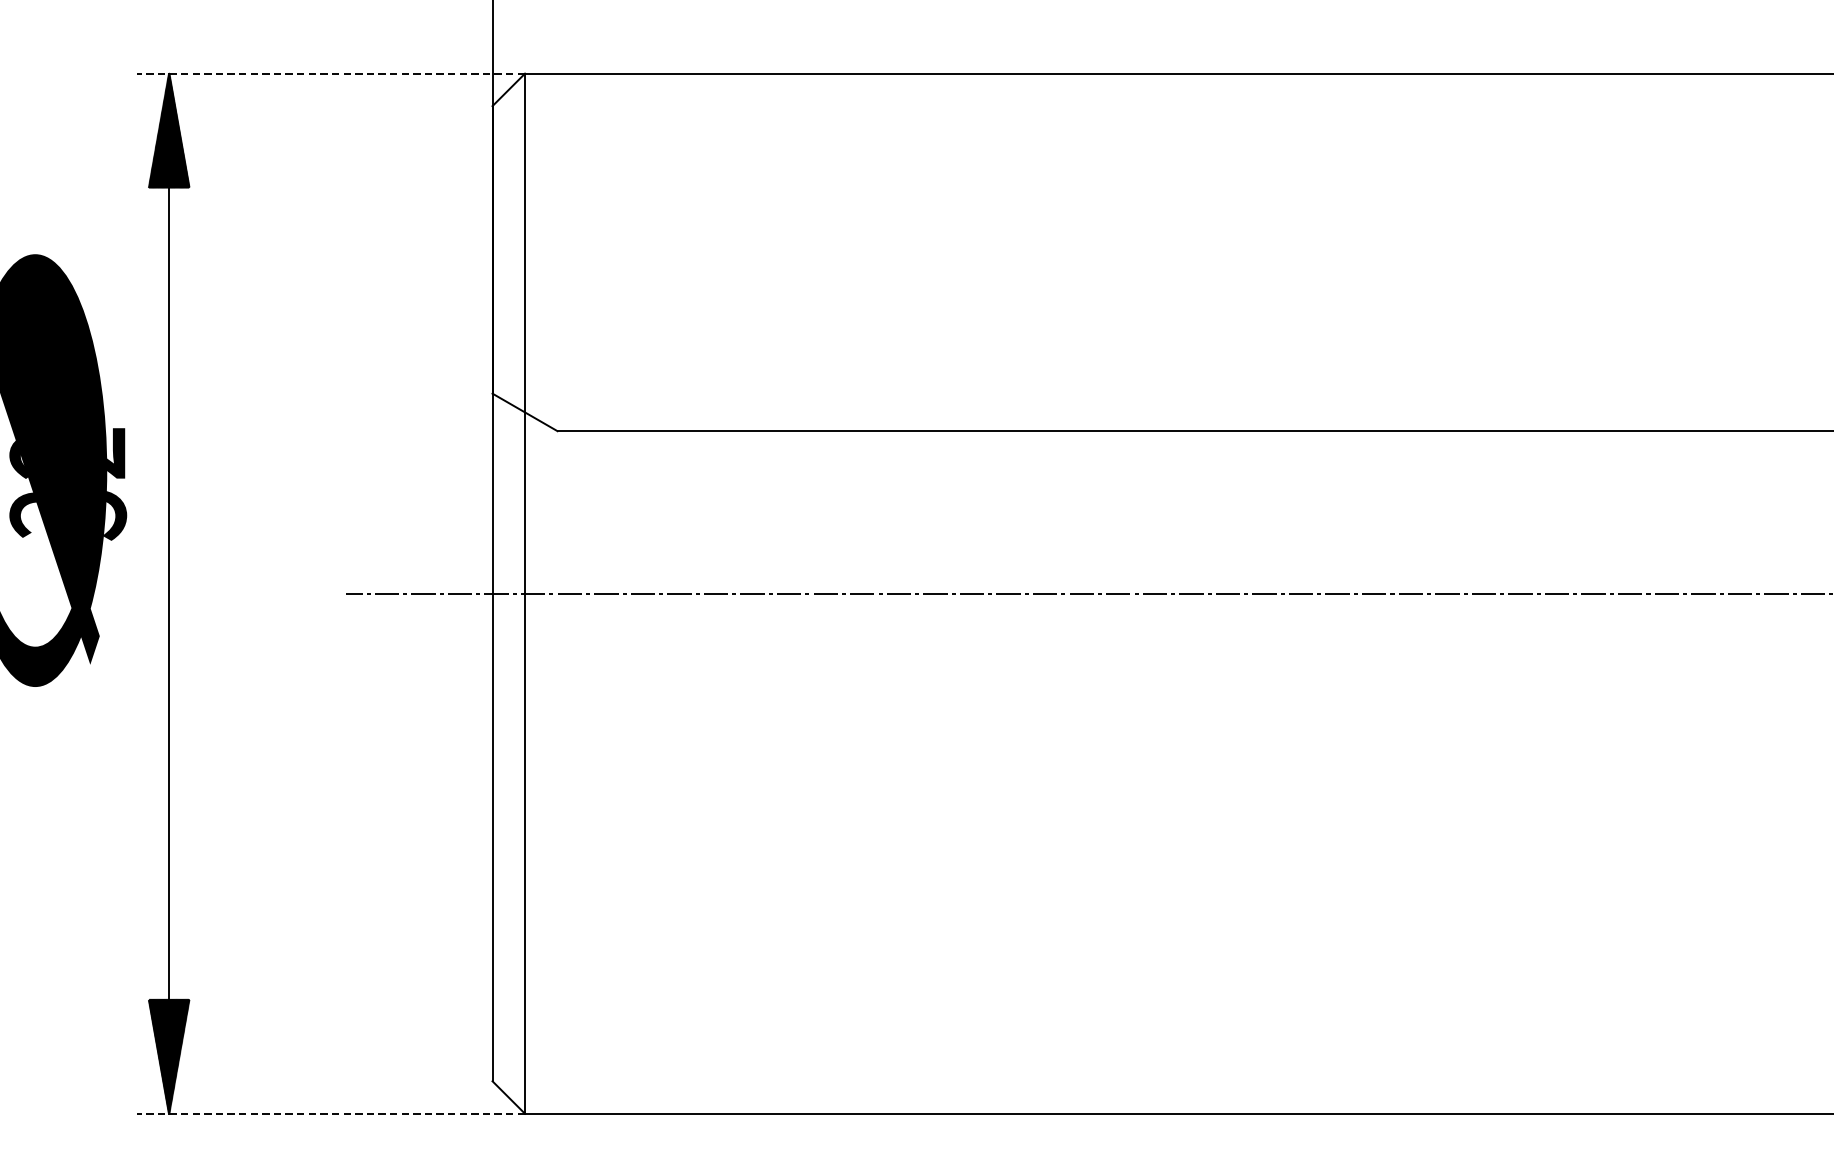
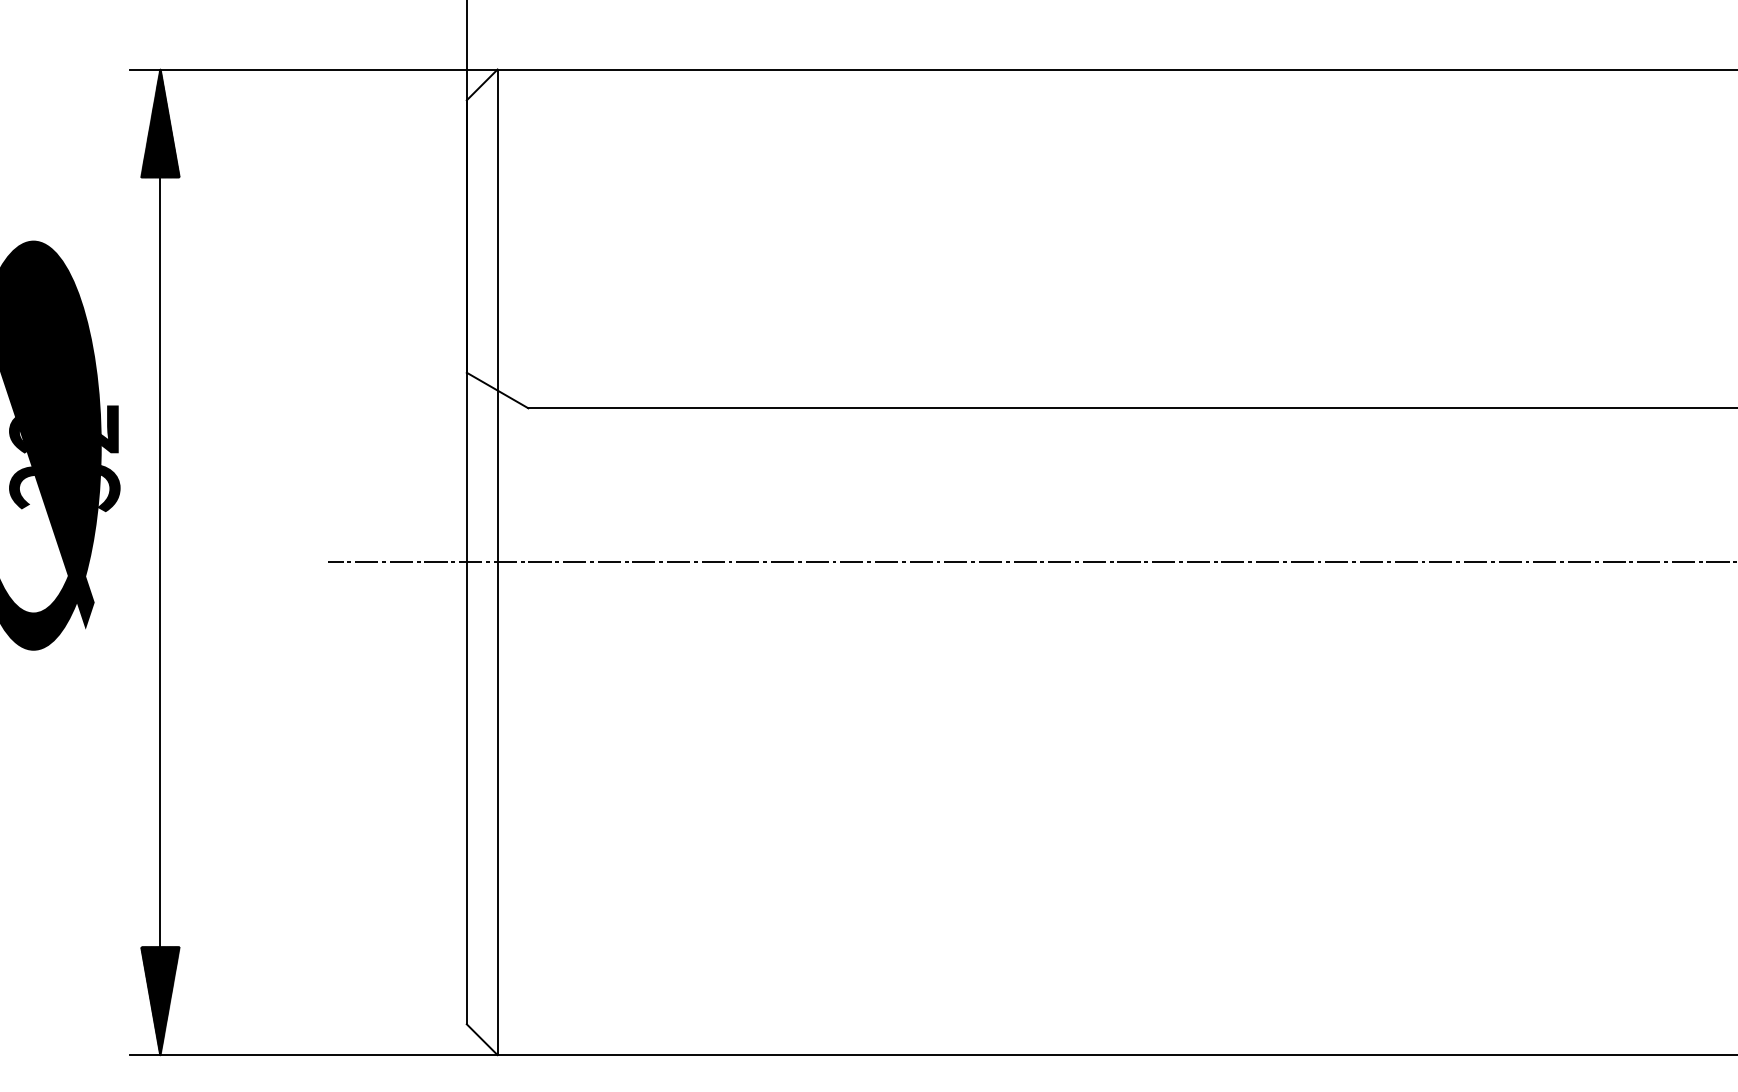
line: (330, 73) -> (313, 69), dashed -> solid
line: (330, 1114) -> (313, 1055), dashed -> solid

